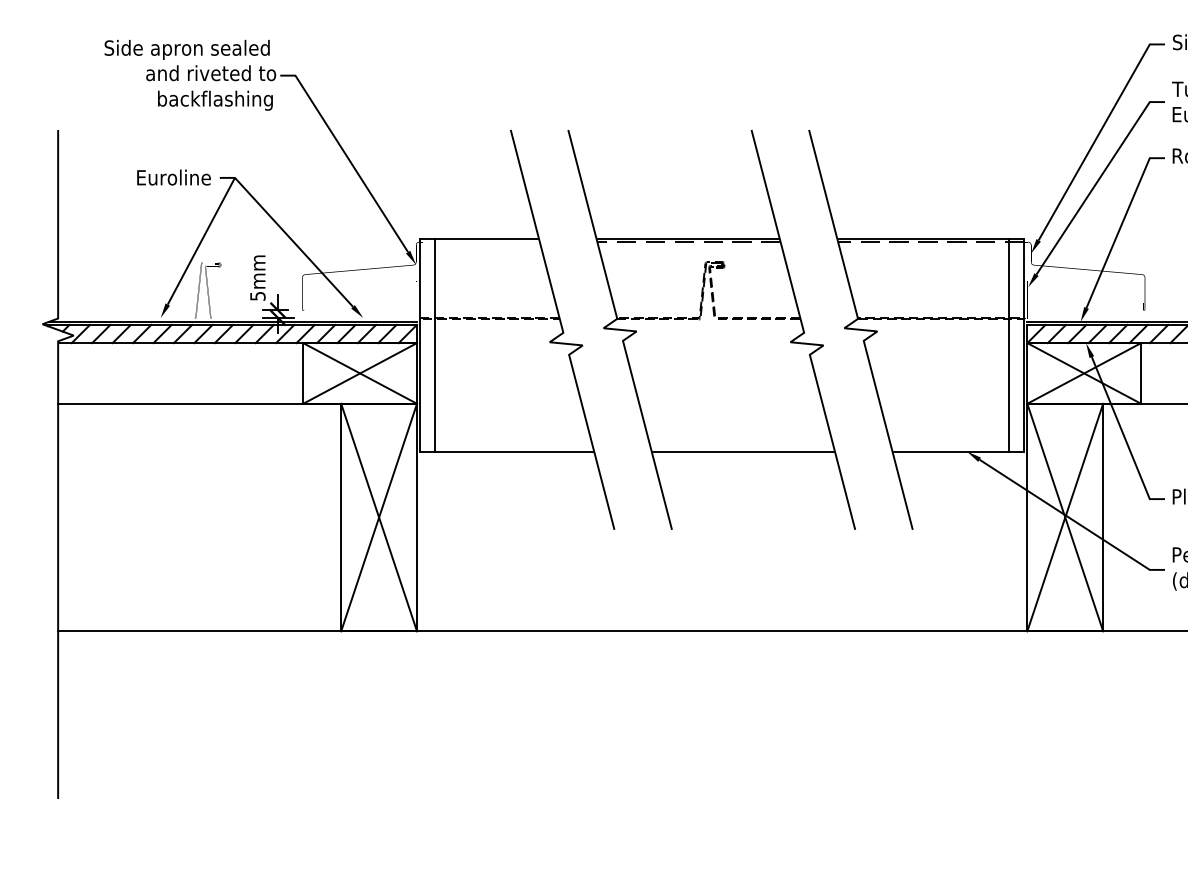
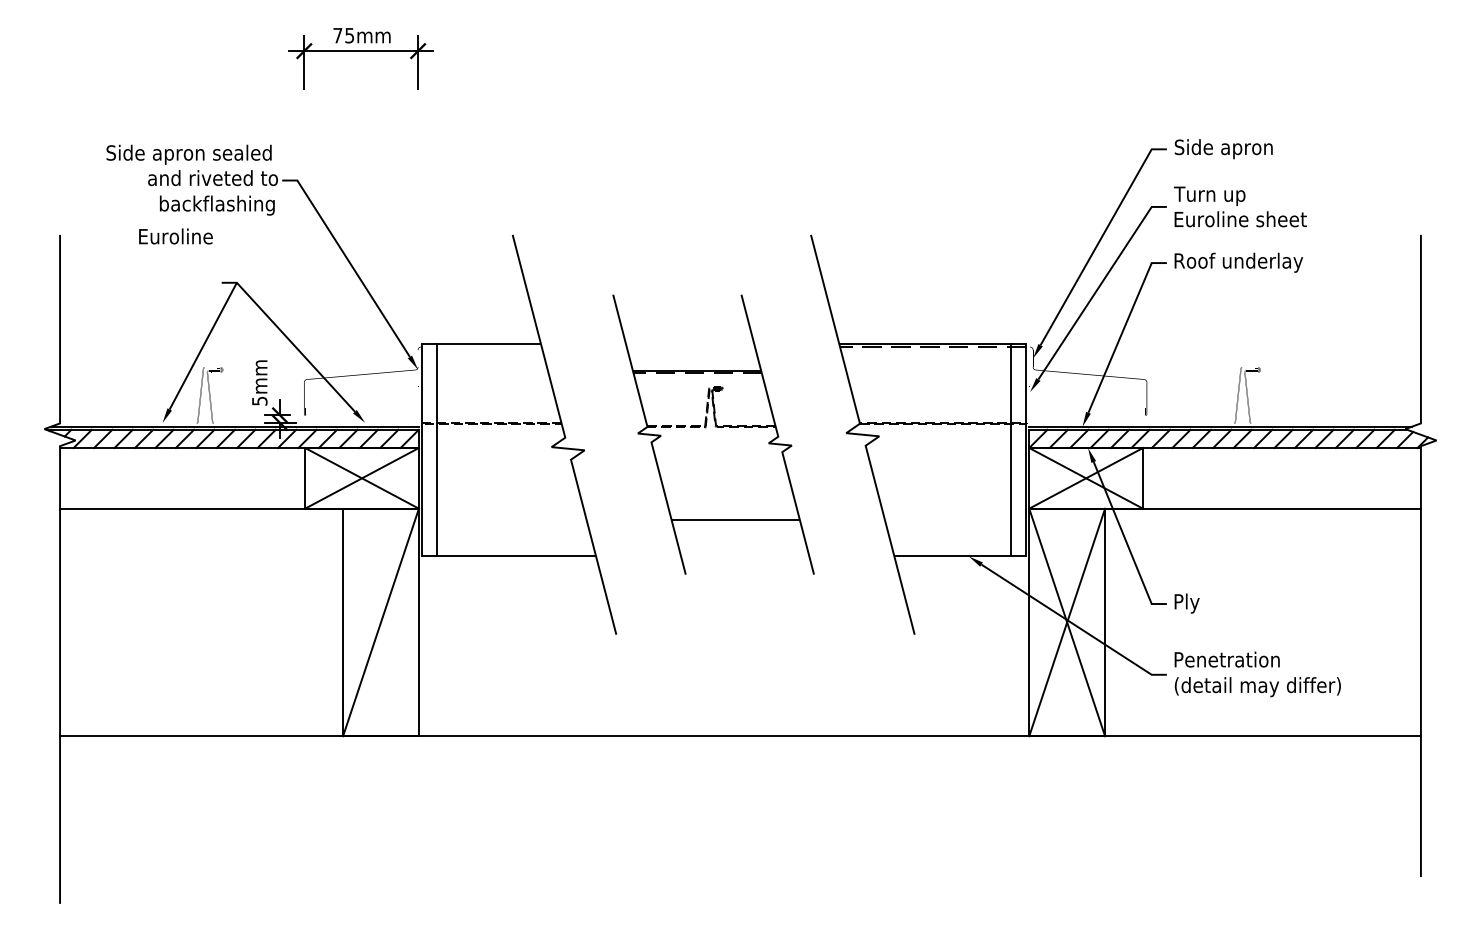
text: (173, 177) -> (175, 236), moved
part: (711, 329) -> (713, 434), size x0.7
line: (378, 517) -> (380, 622), removed

